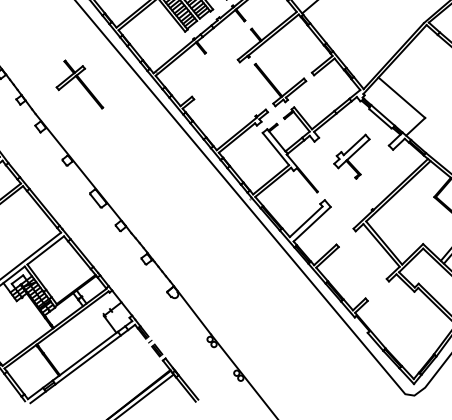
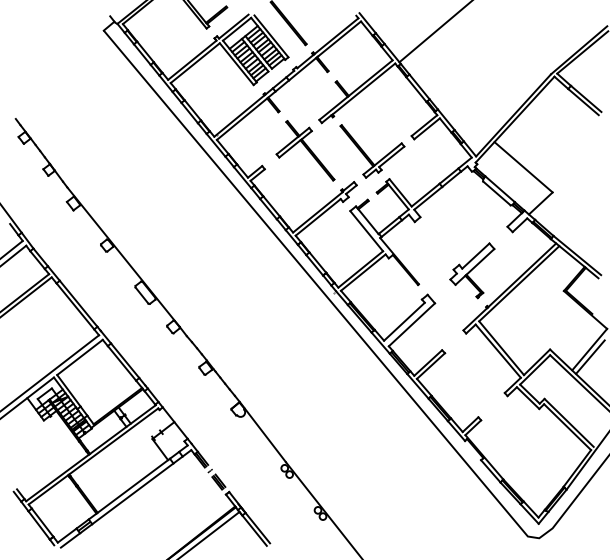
part: (79, 84) -> (305, 150), moved
part: (352, 156) -> (472, 270), moved

